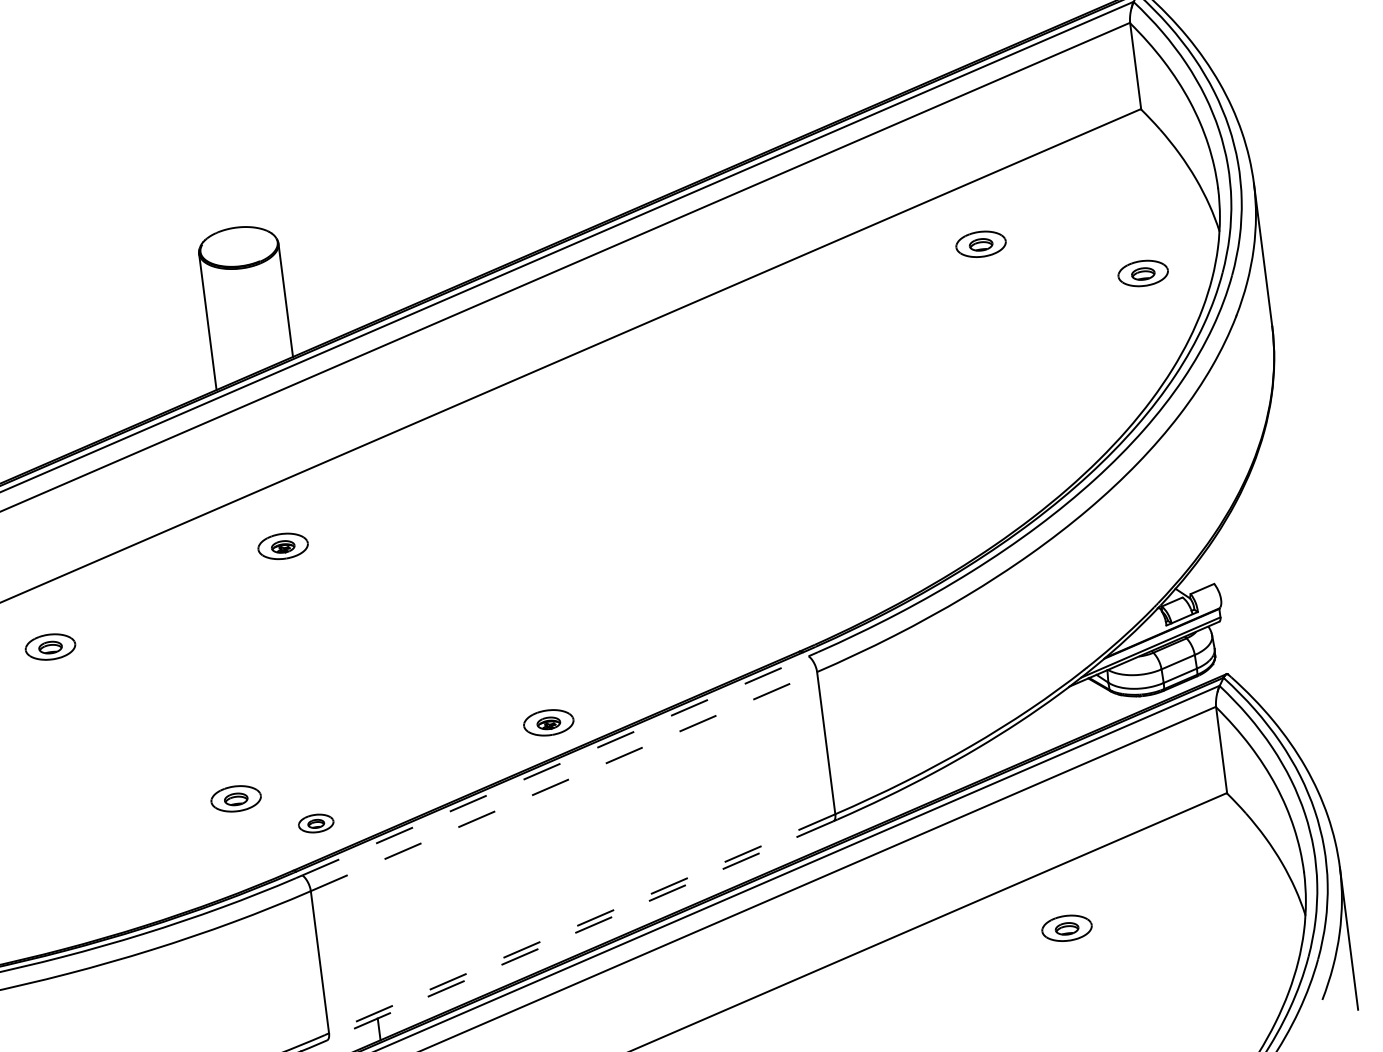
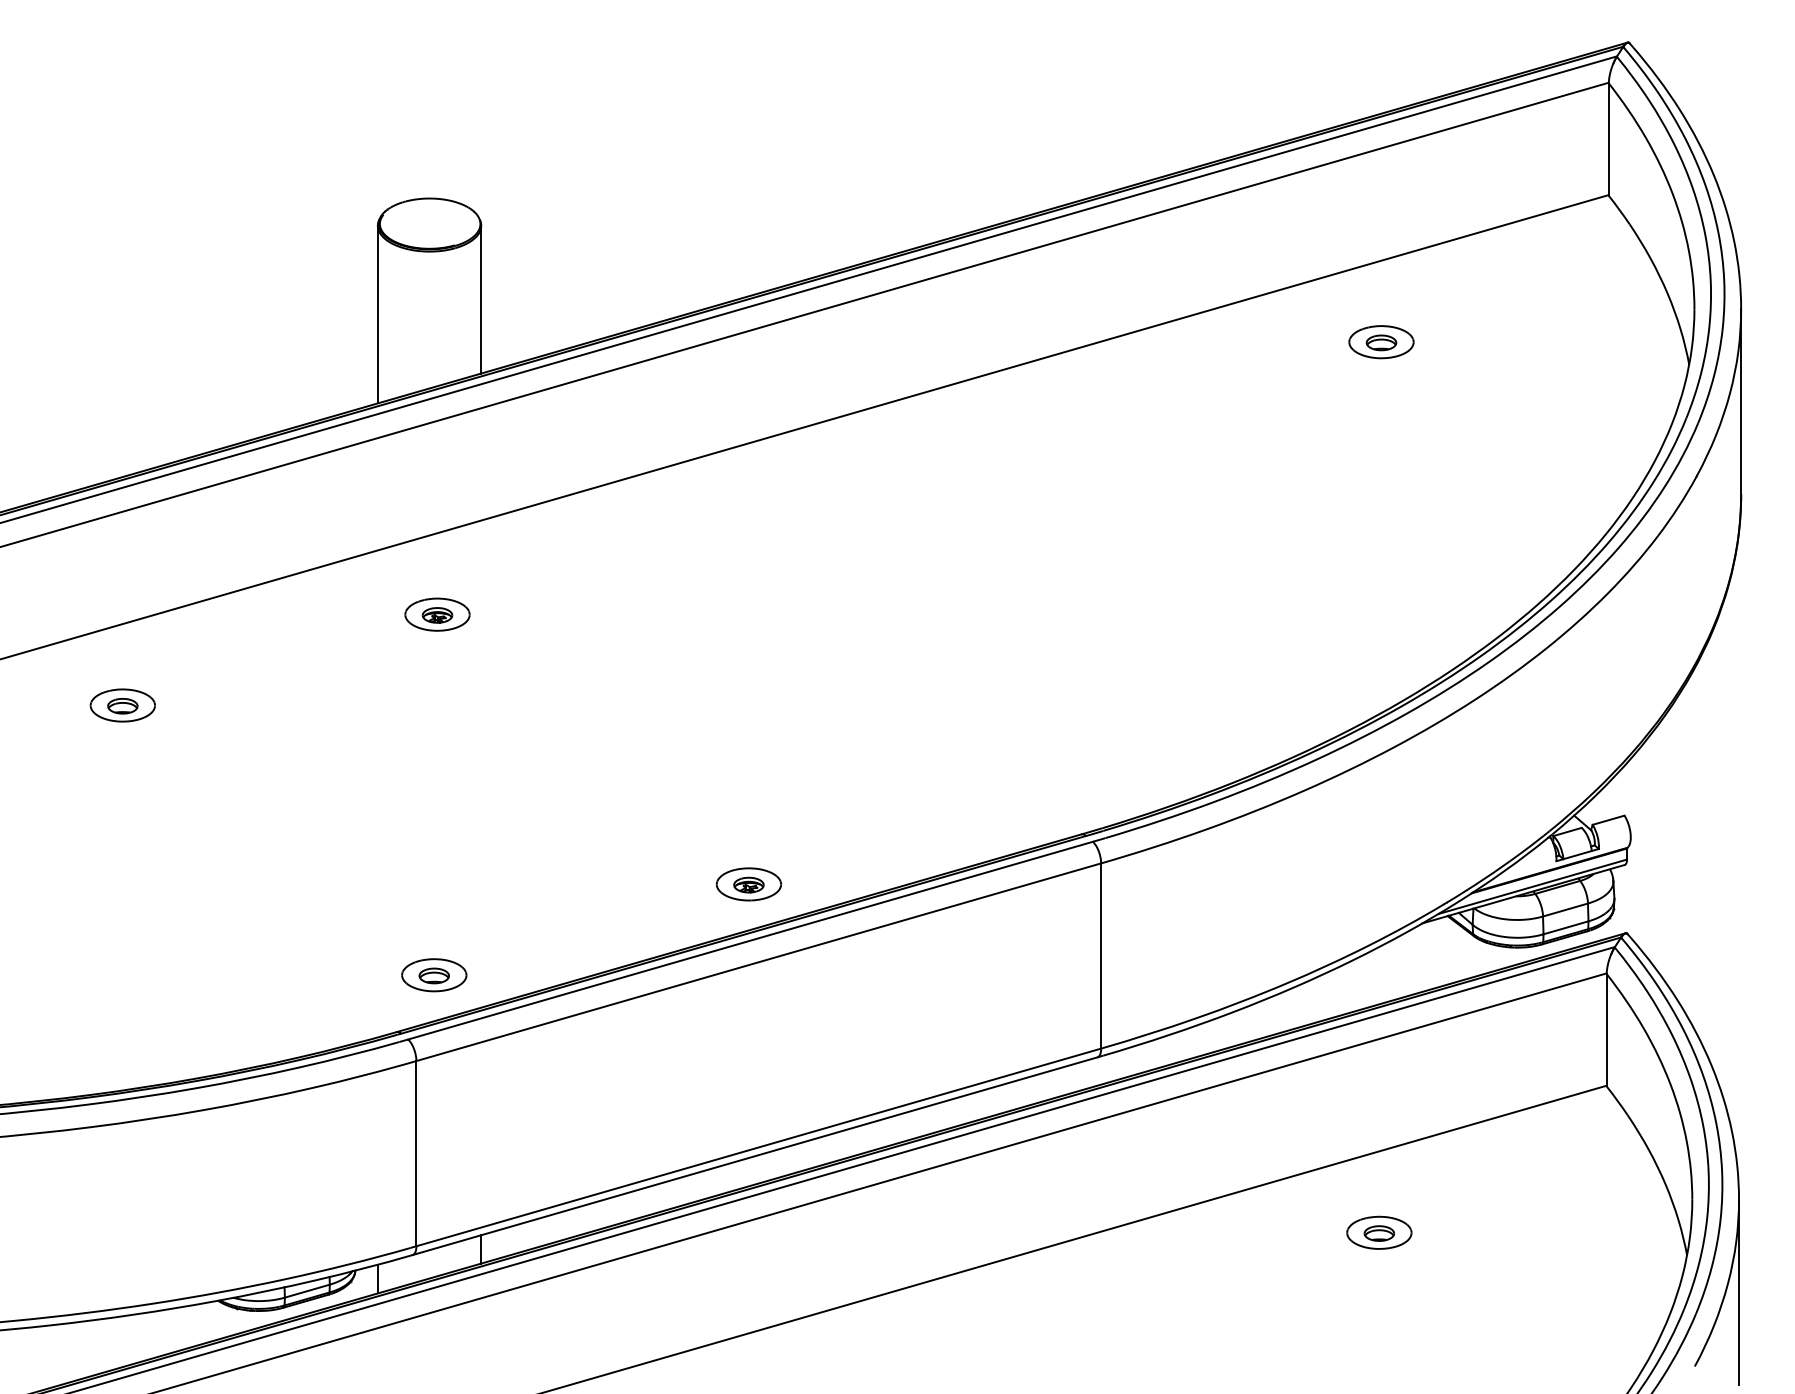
part: (1143, 273) -> (1584, 406), removed
line: (555, 765) -> (750, 940), dashed -> solid
line: (564, 781) -> (759, 962), dashed -> solid
part: (235, 798) -> (335, 930), removed
part: (316, 823) -> (434, 975), size x1.43
line: (581, 923) -> (758, 1147), dashed -> solid
line: (579, 931) -> (754, 1156), dashed -> solid

